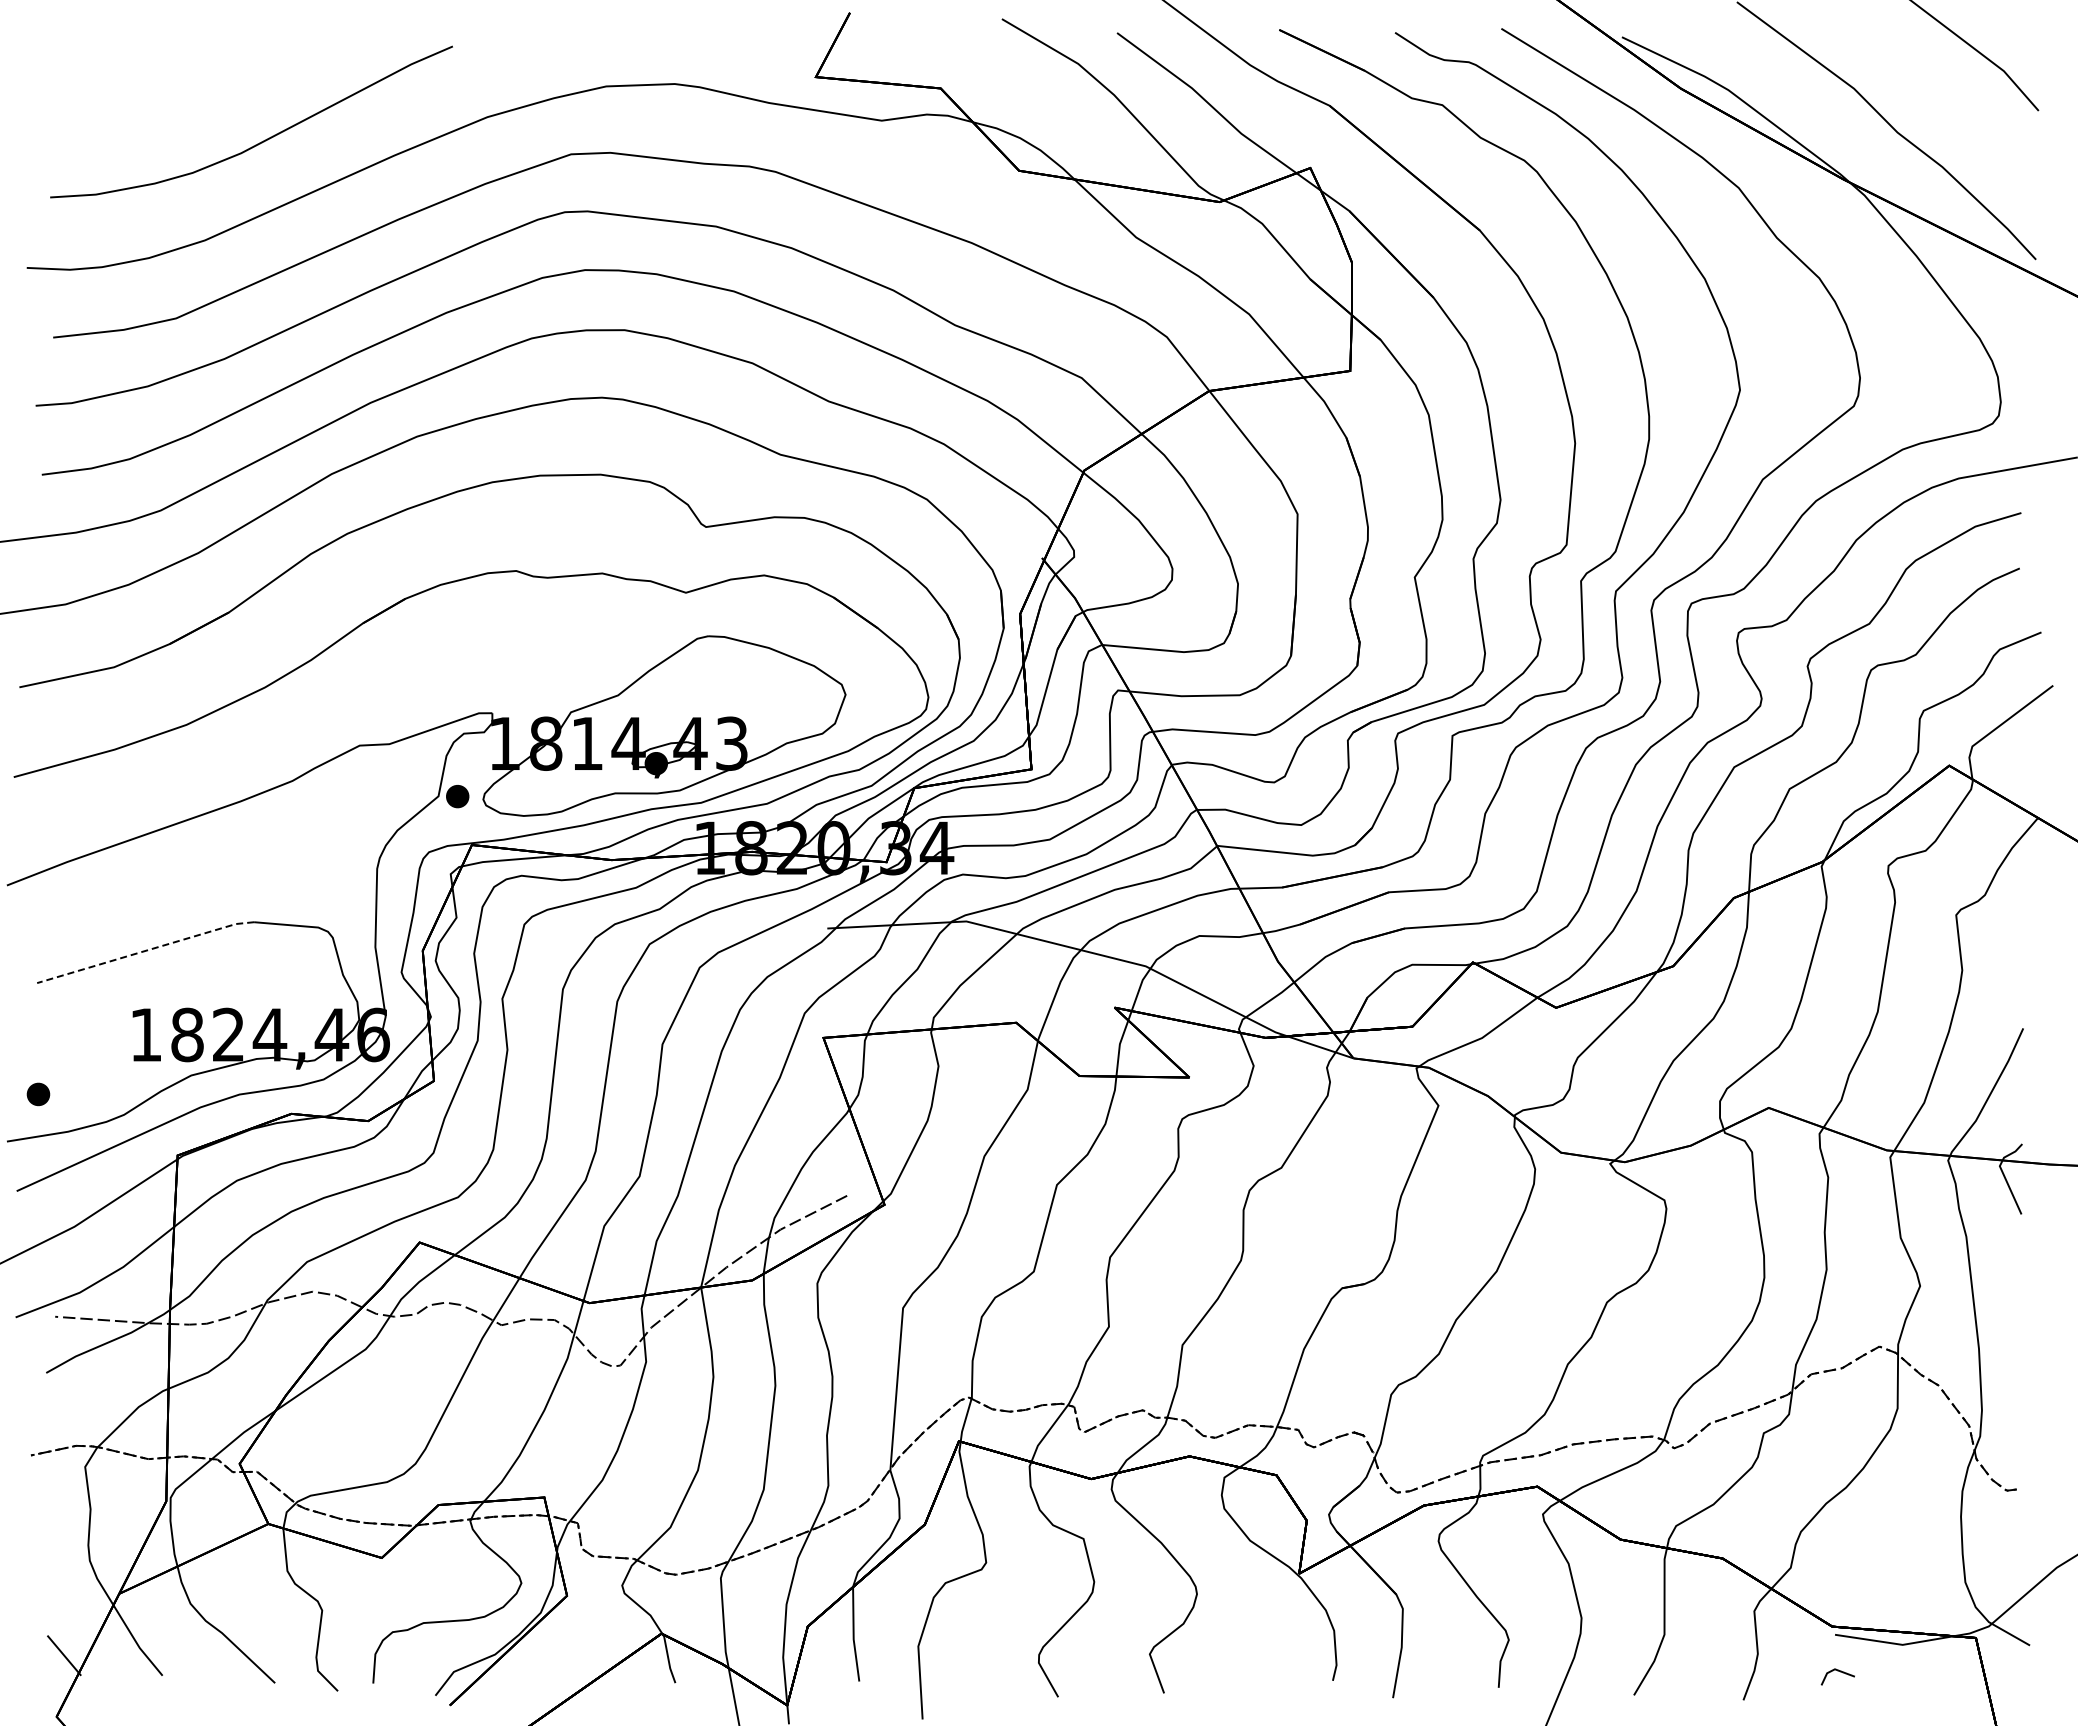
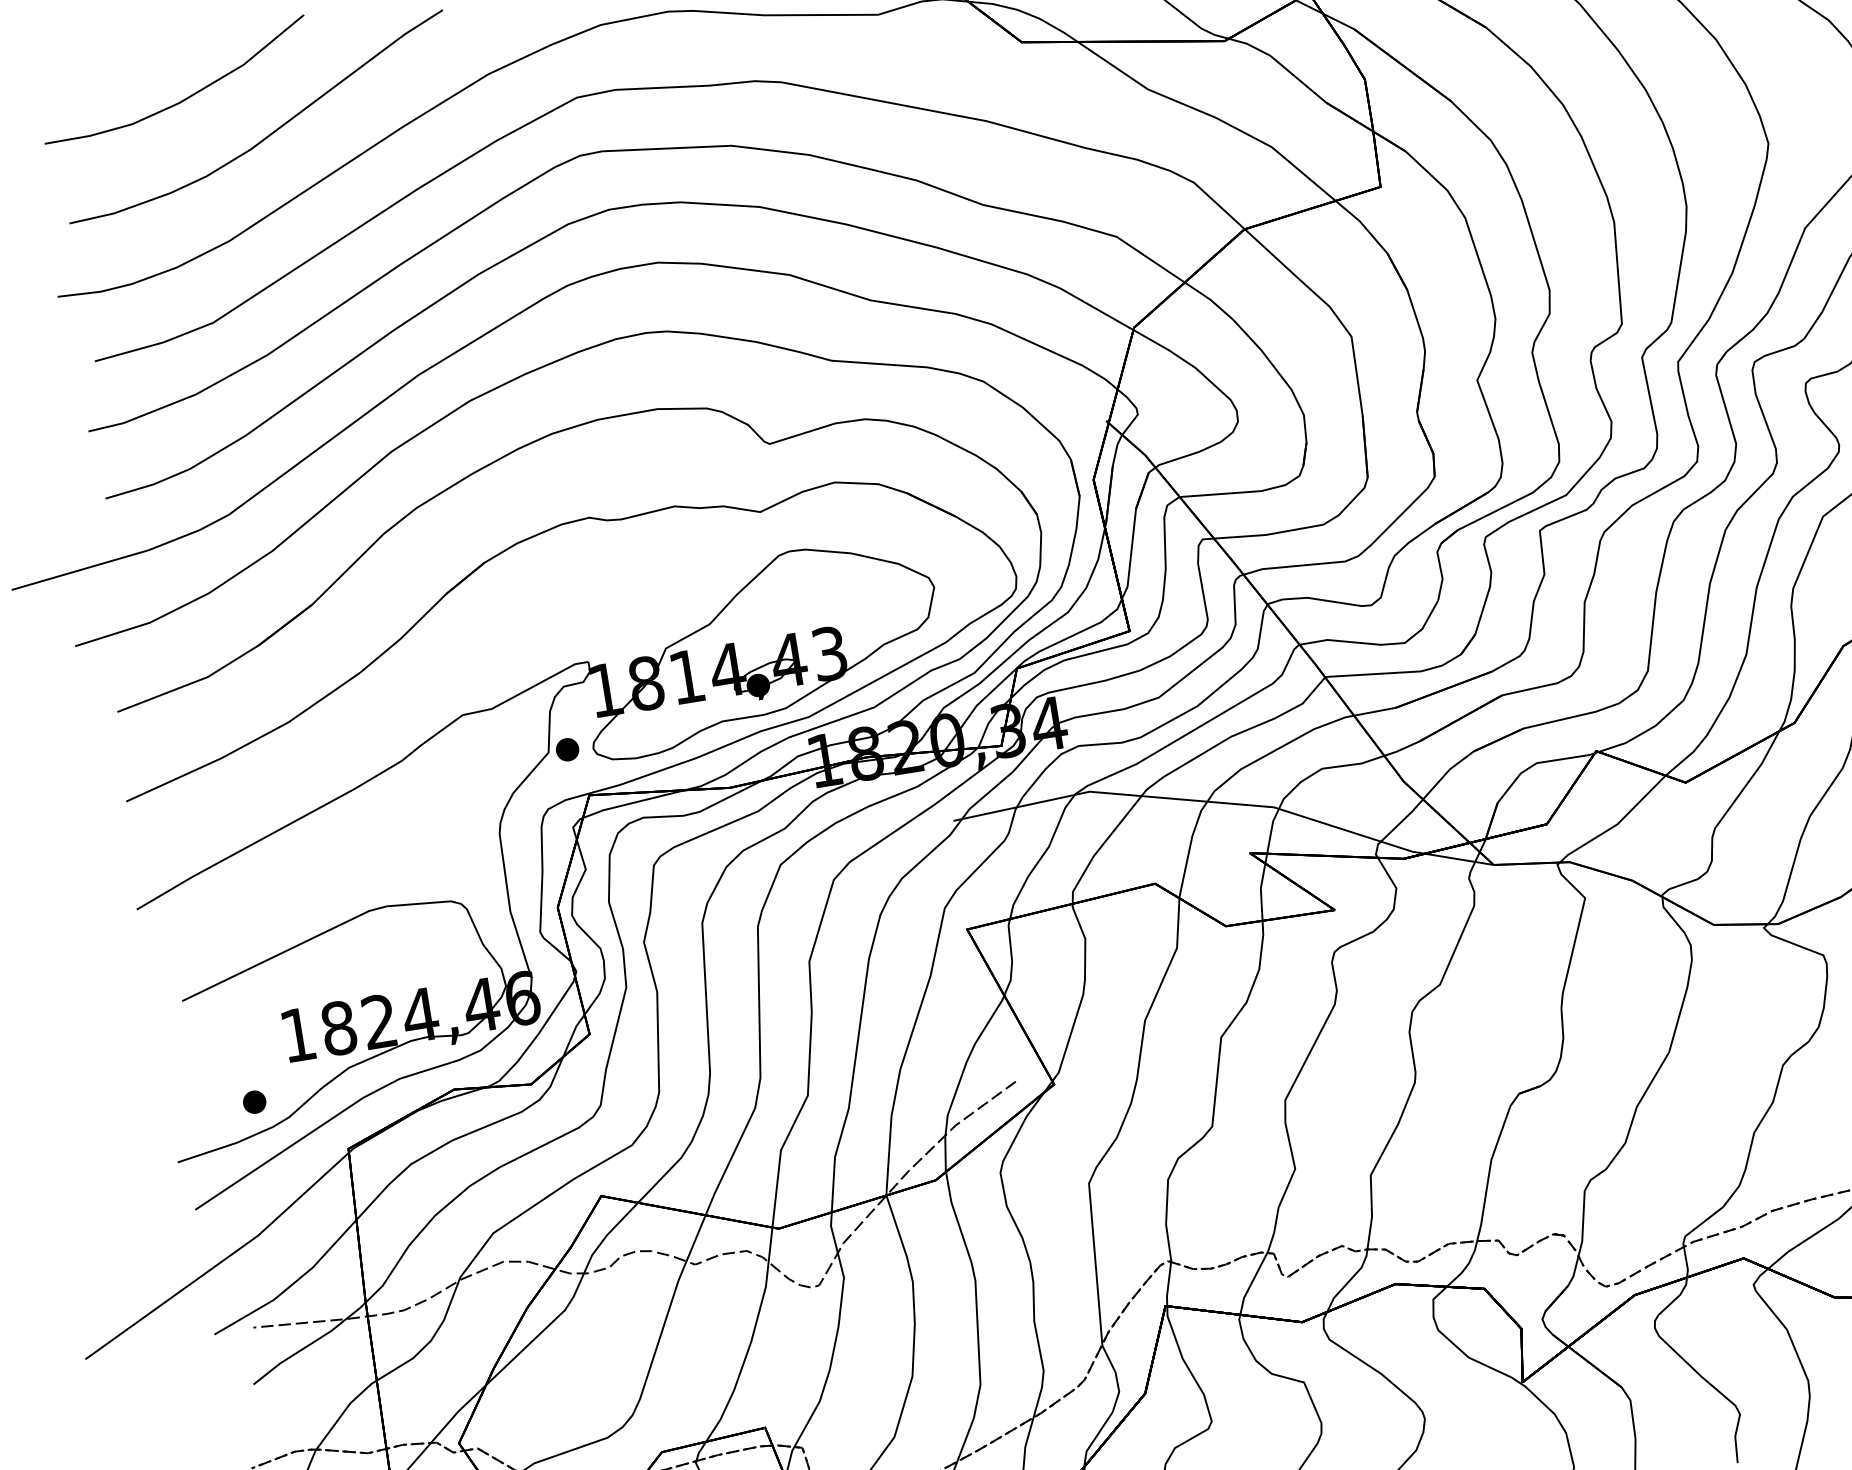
curve: (183, 92) -> (184, 98), added
line: (146, 950) -> (284, 951), dashed -> solid
part: (38, 1094) -> (254, 1102), moved

